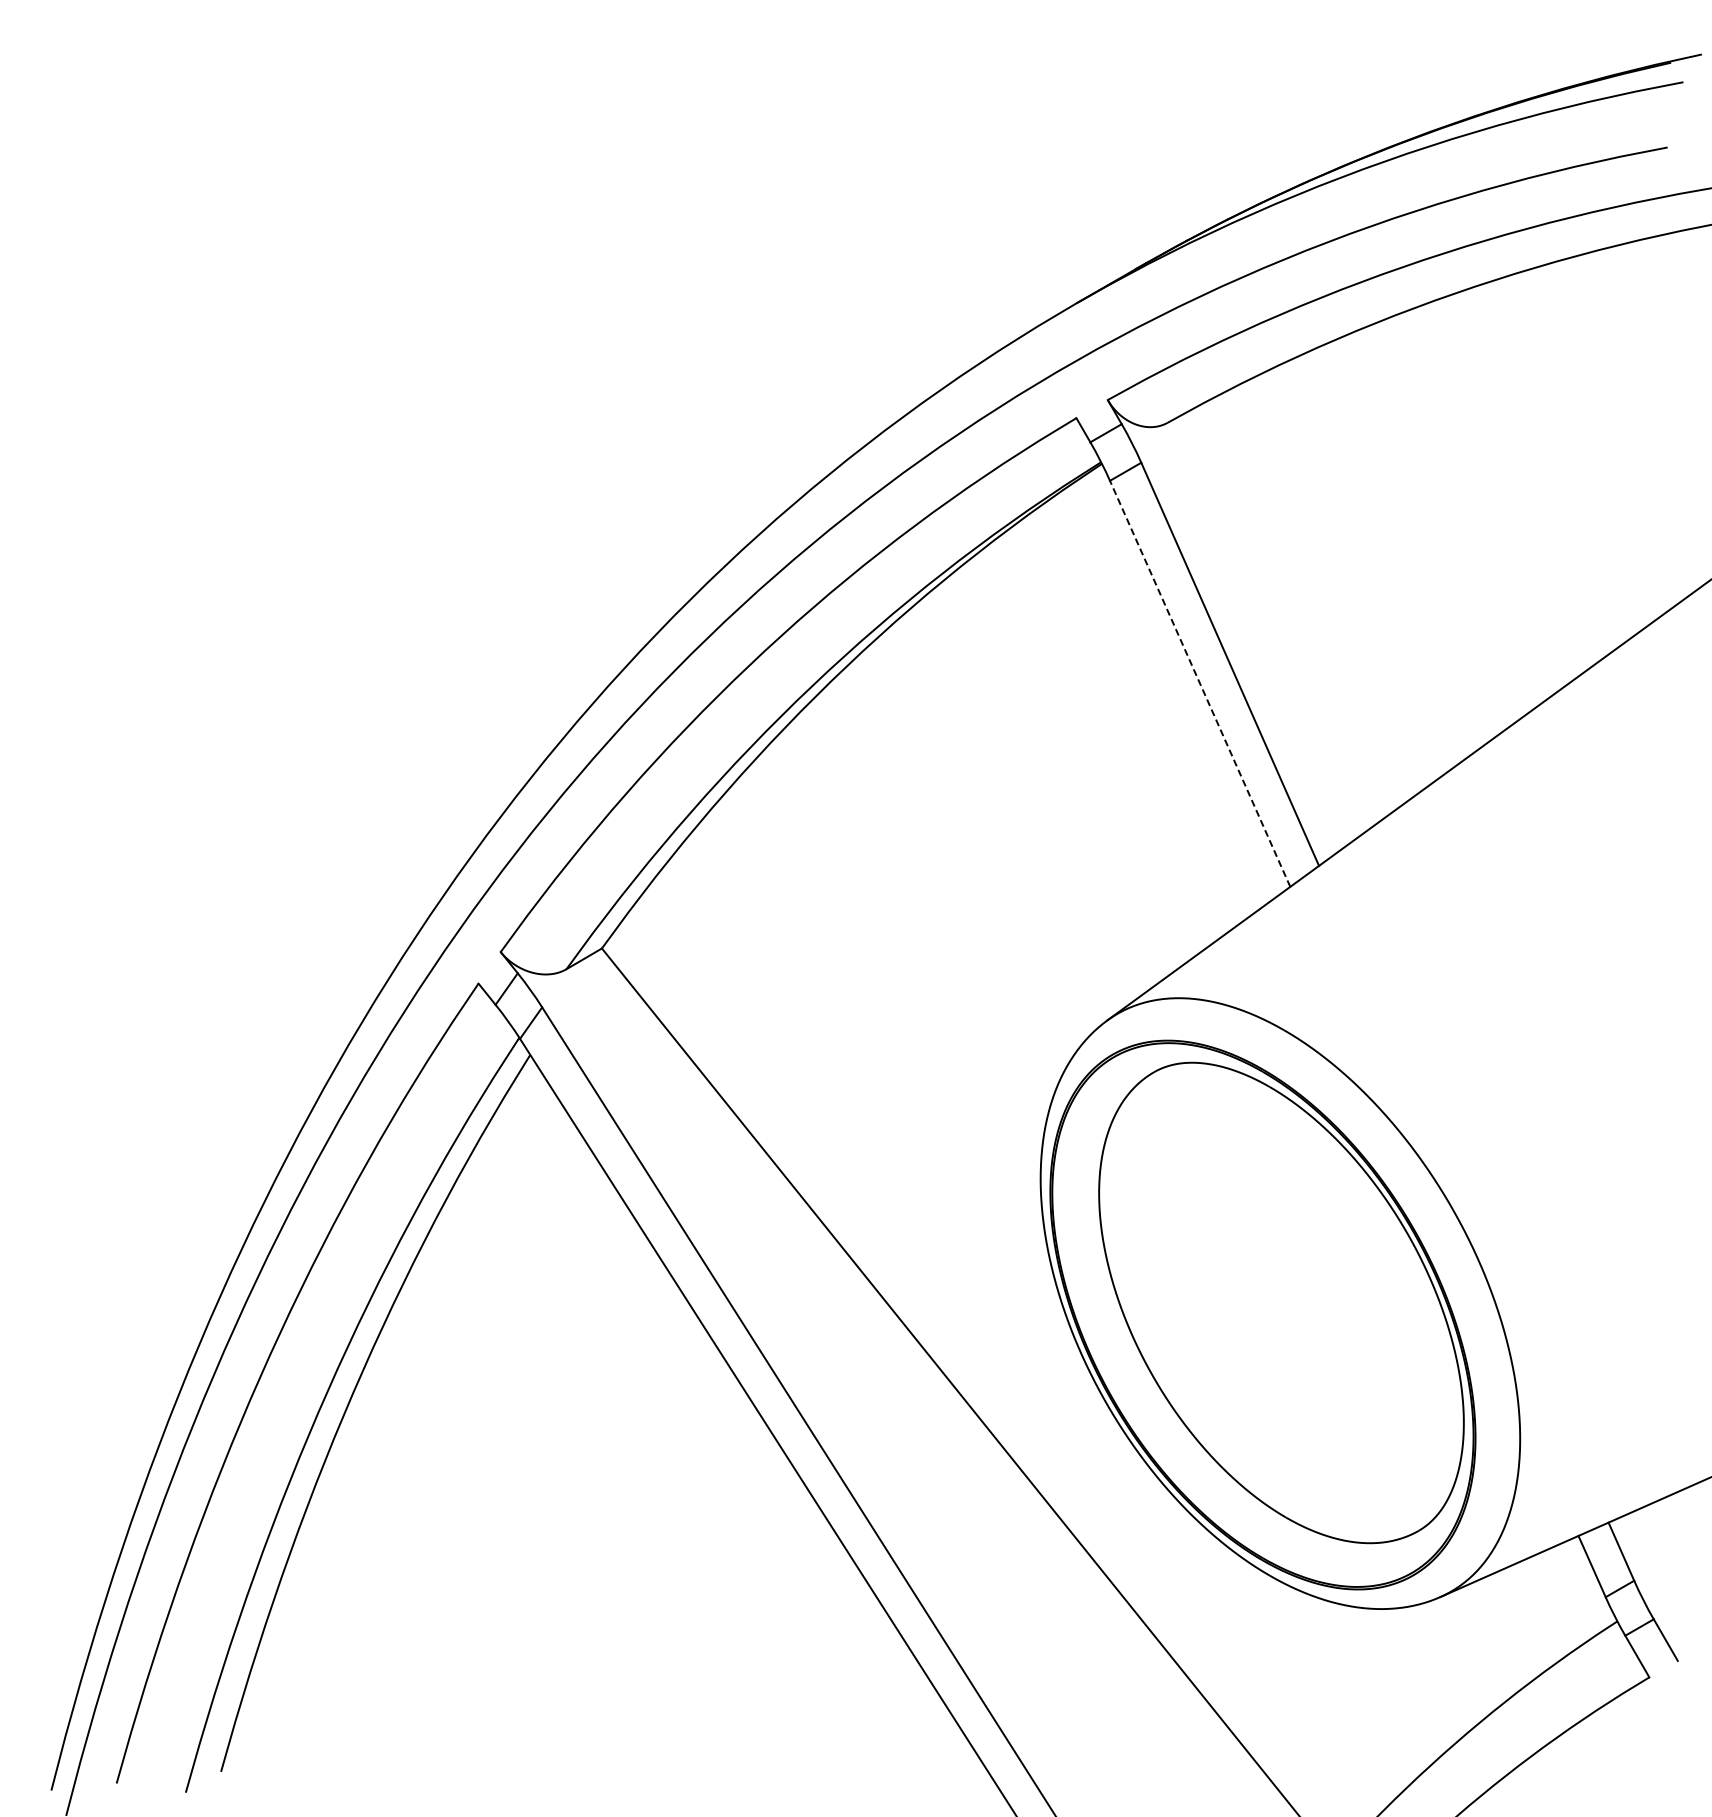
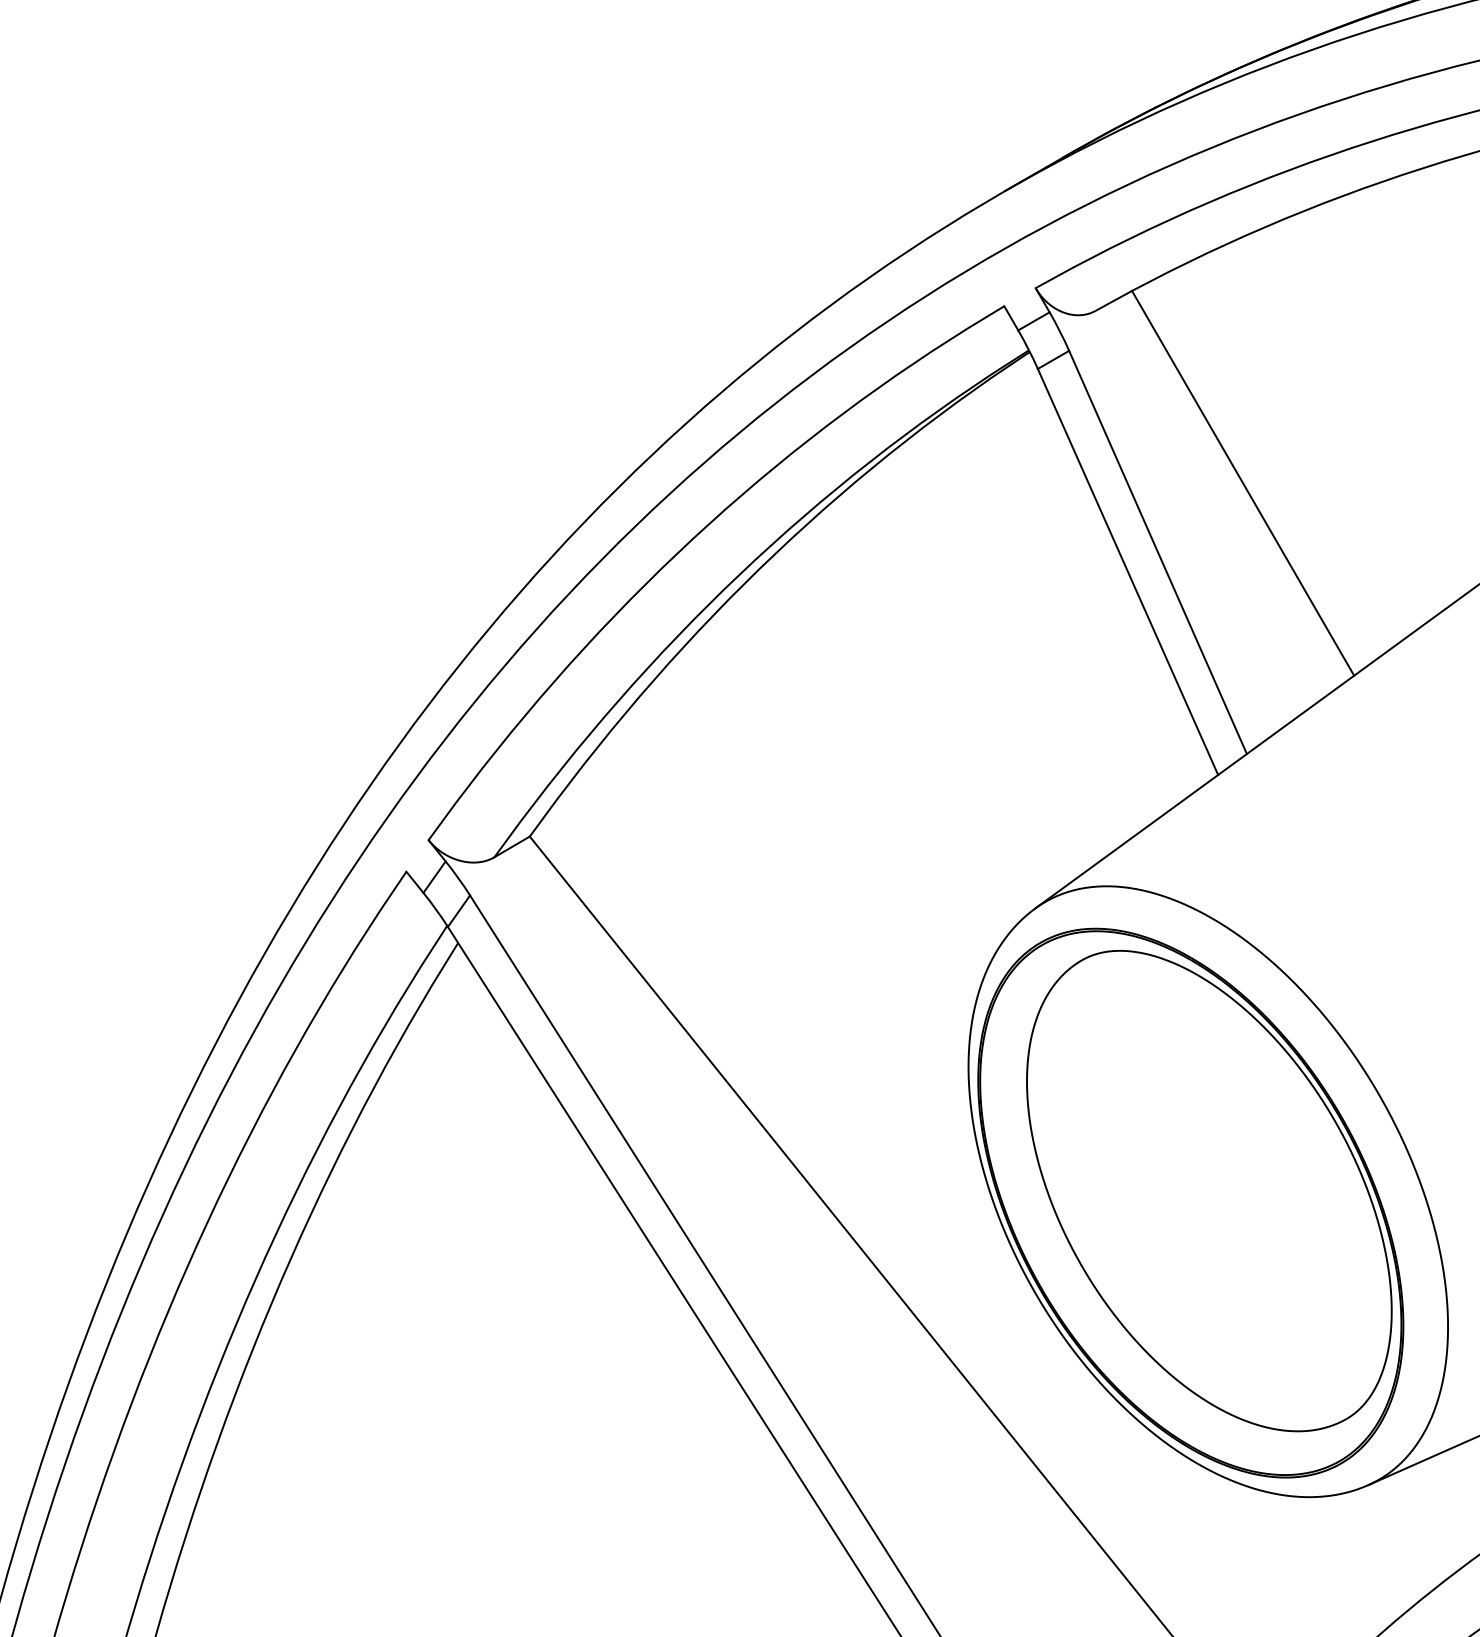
line: (1315, 594) -> (1243, 482), added
line: (1199, 683) -> (1127, 571), dashed -> solid

